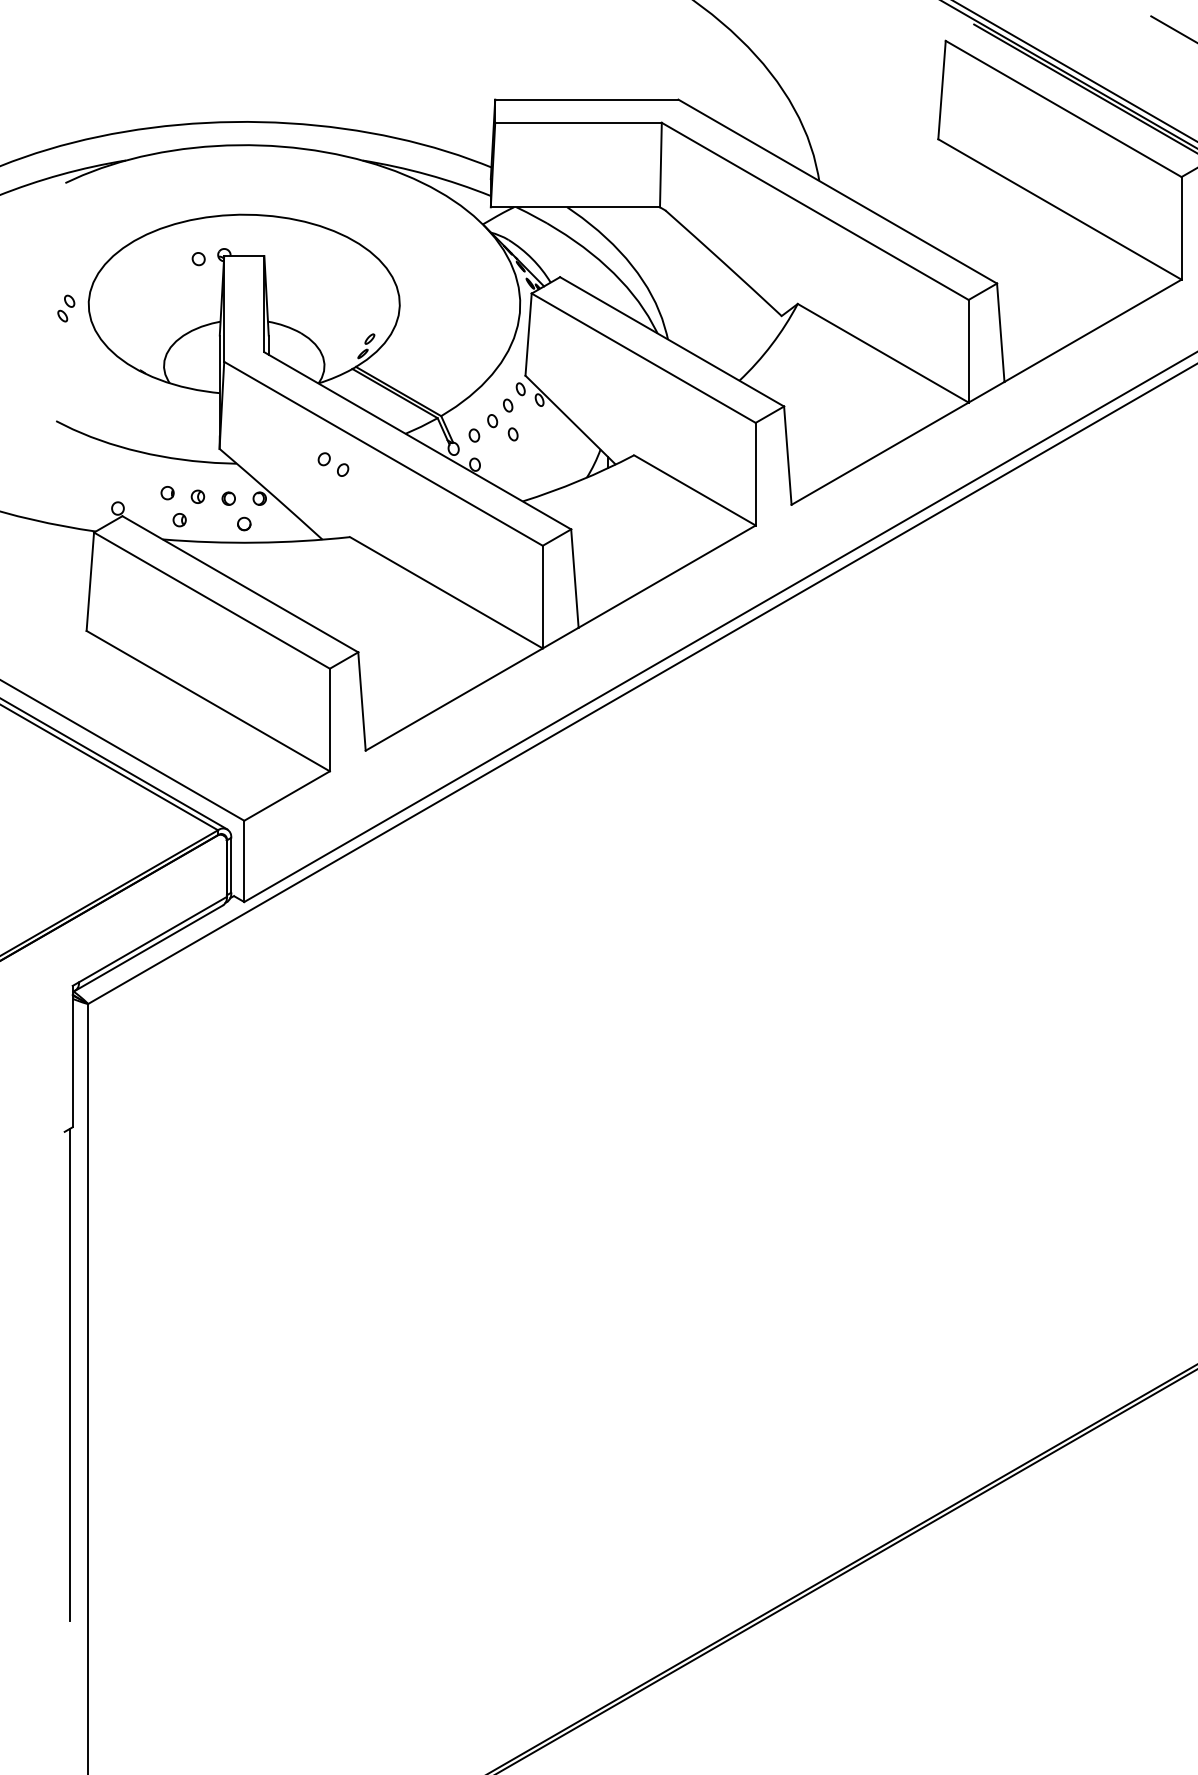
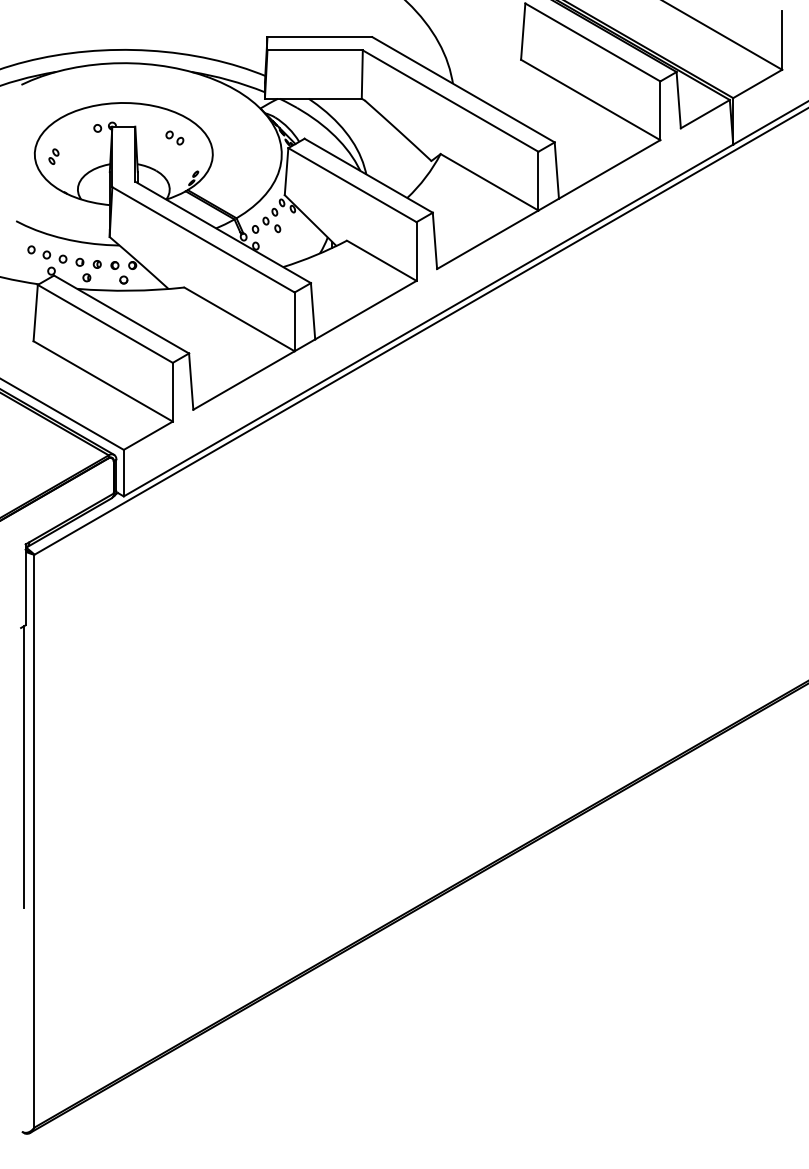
part: (65, 308) -> (53, 156), moved
part: (332, 463) -> (174, 137), moved
part: (110, 479) -> (47, 254), added

